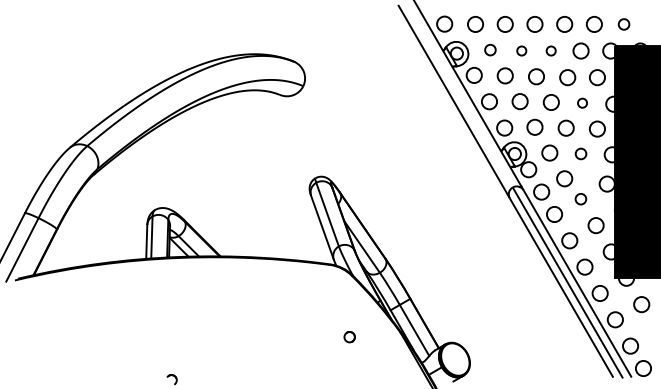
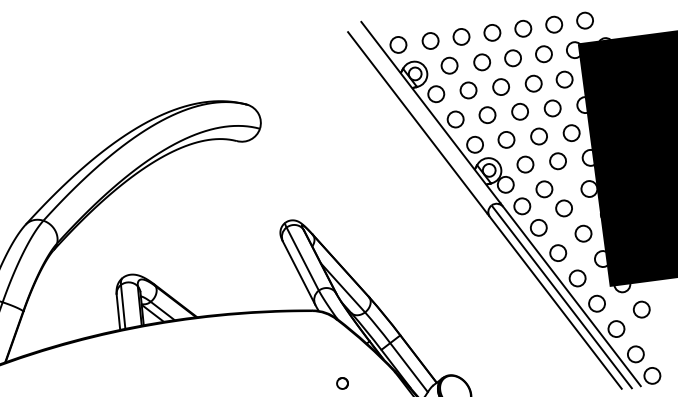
circle: (623, 24) -> (584, 20), size x1.43
circle: (490, 49) -> (449, 65), size x1.43
circle: (521, 50) -> (481, 61), size x1.67
circle: (550, 50) -> (512, 57), size x1.67
circle: (582, 102) -> (552, 107), size x1.67
circle: (580, 153) -> (557, 160), size x1.43
circle: (580, 198) -> (563, 207), size x1.43

